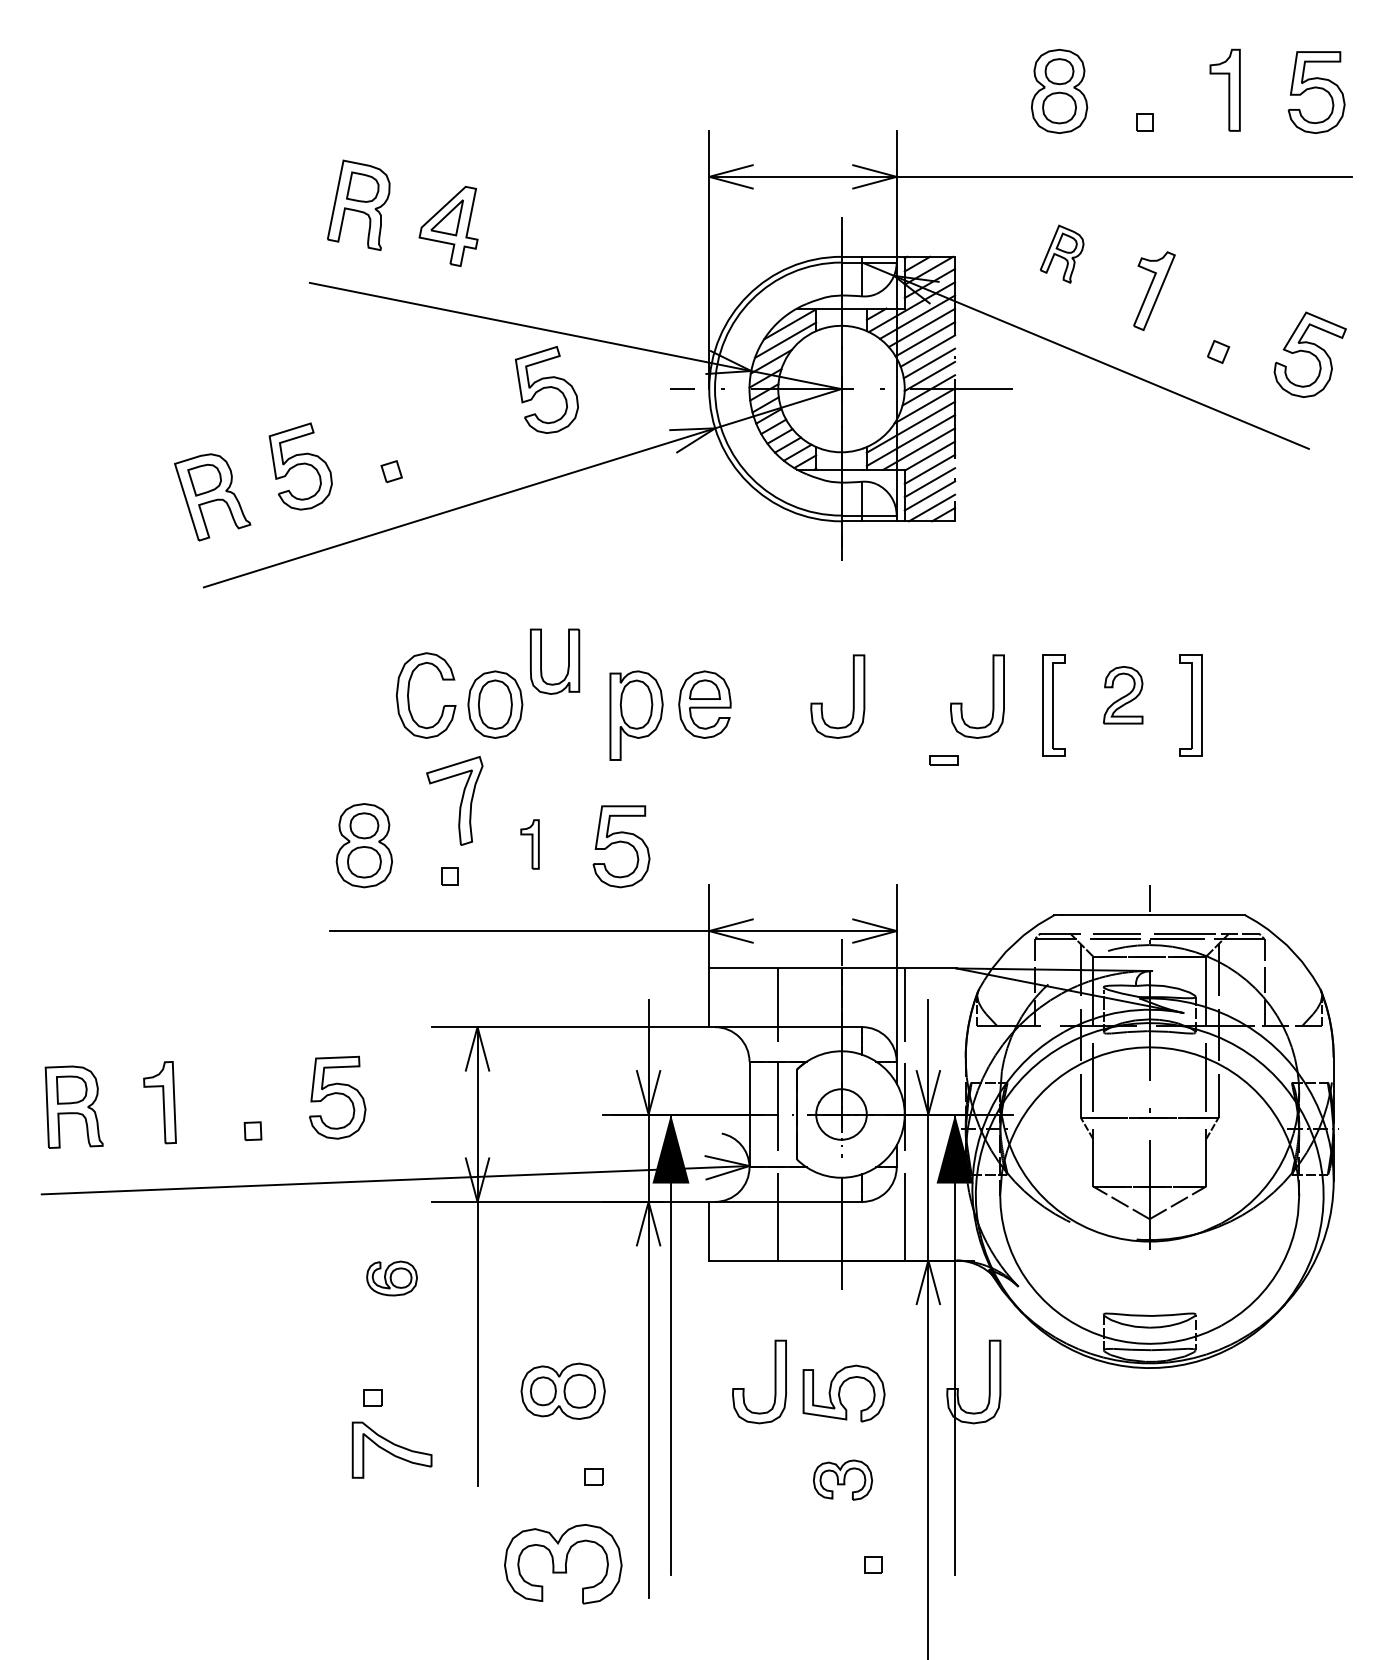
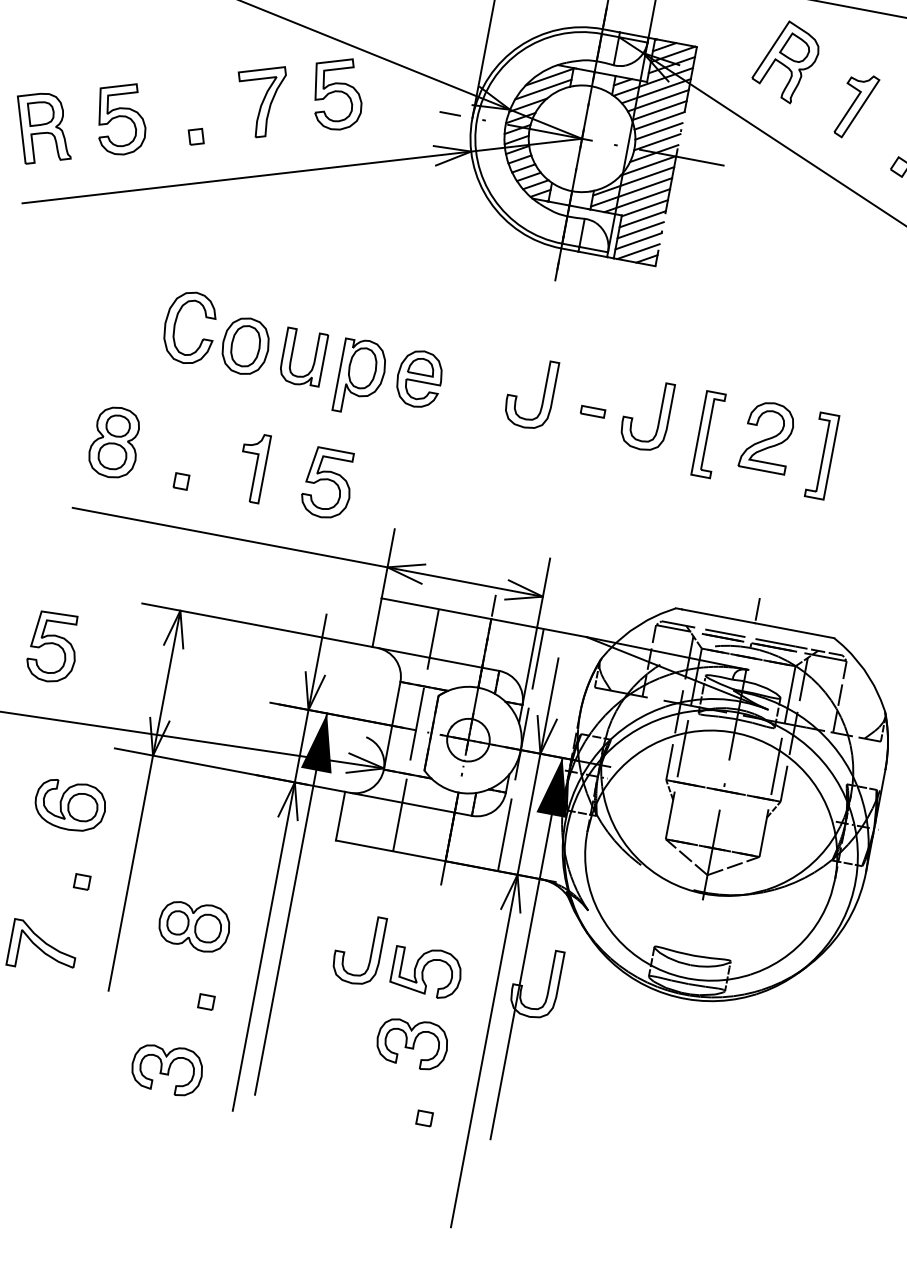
part: (1061, 253) -> (785, 60), size x1.67
part: (568, 661) -> (314, 359), moved
part: (1122, 694) -> (767, 435), size x1.43
part: (943, 760) -> (592, 411), moved
part: (460, 801) -> (262, 101), moved
part: (529, 844) -> (252, 467), size x1.67
part: (391, 1278) -> (69, 805), size x1.67
part: (372, 1397) -> (81, 881), moved
part: (842, 1480) -> (411, 1043), size x1.43
part: (562, 1564) -> (166, 1069), size x0.71

